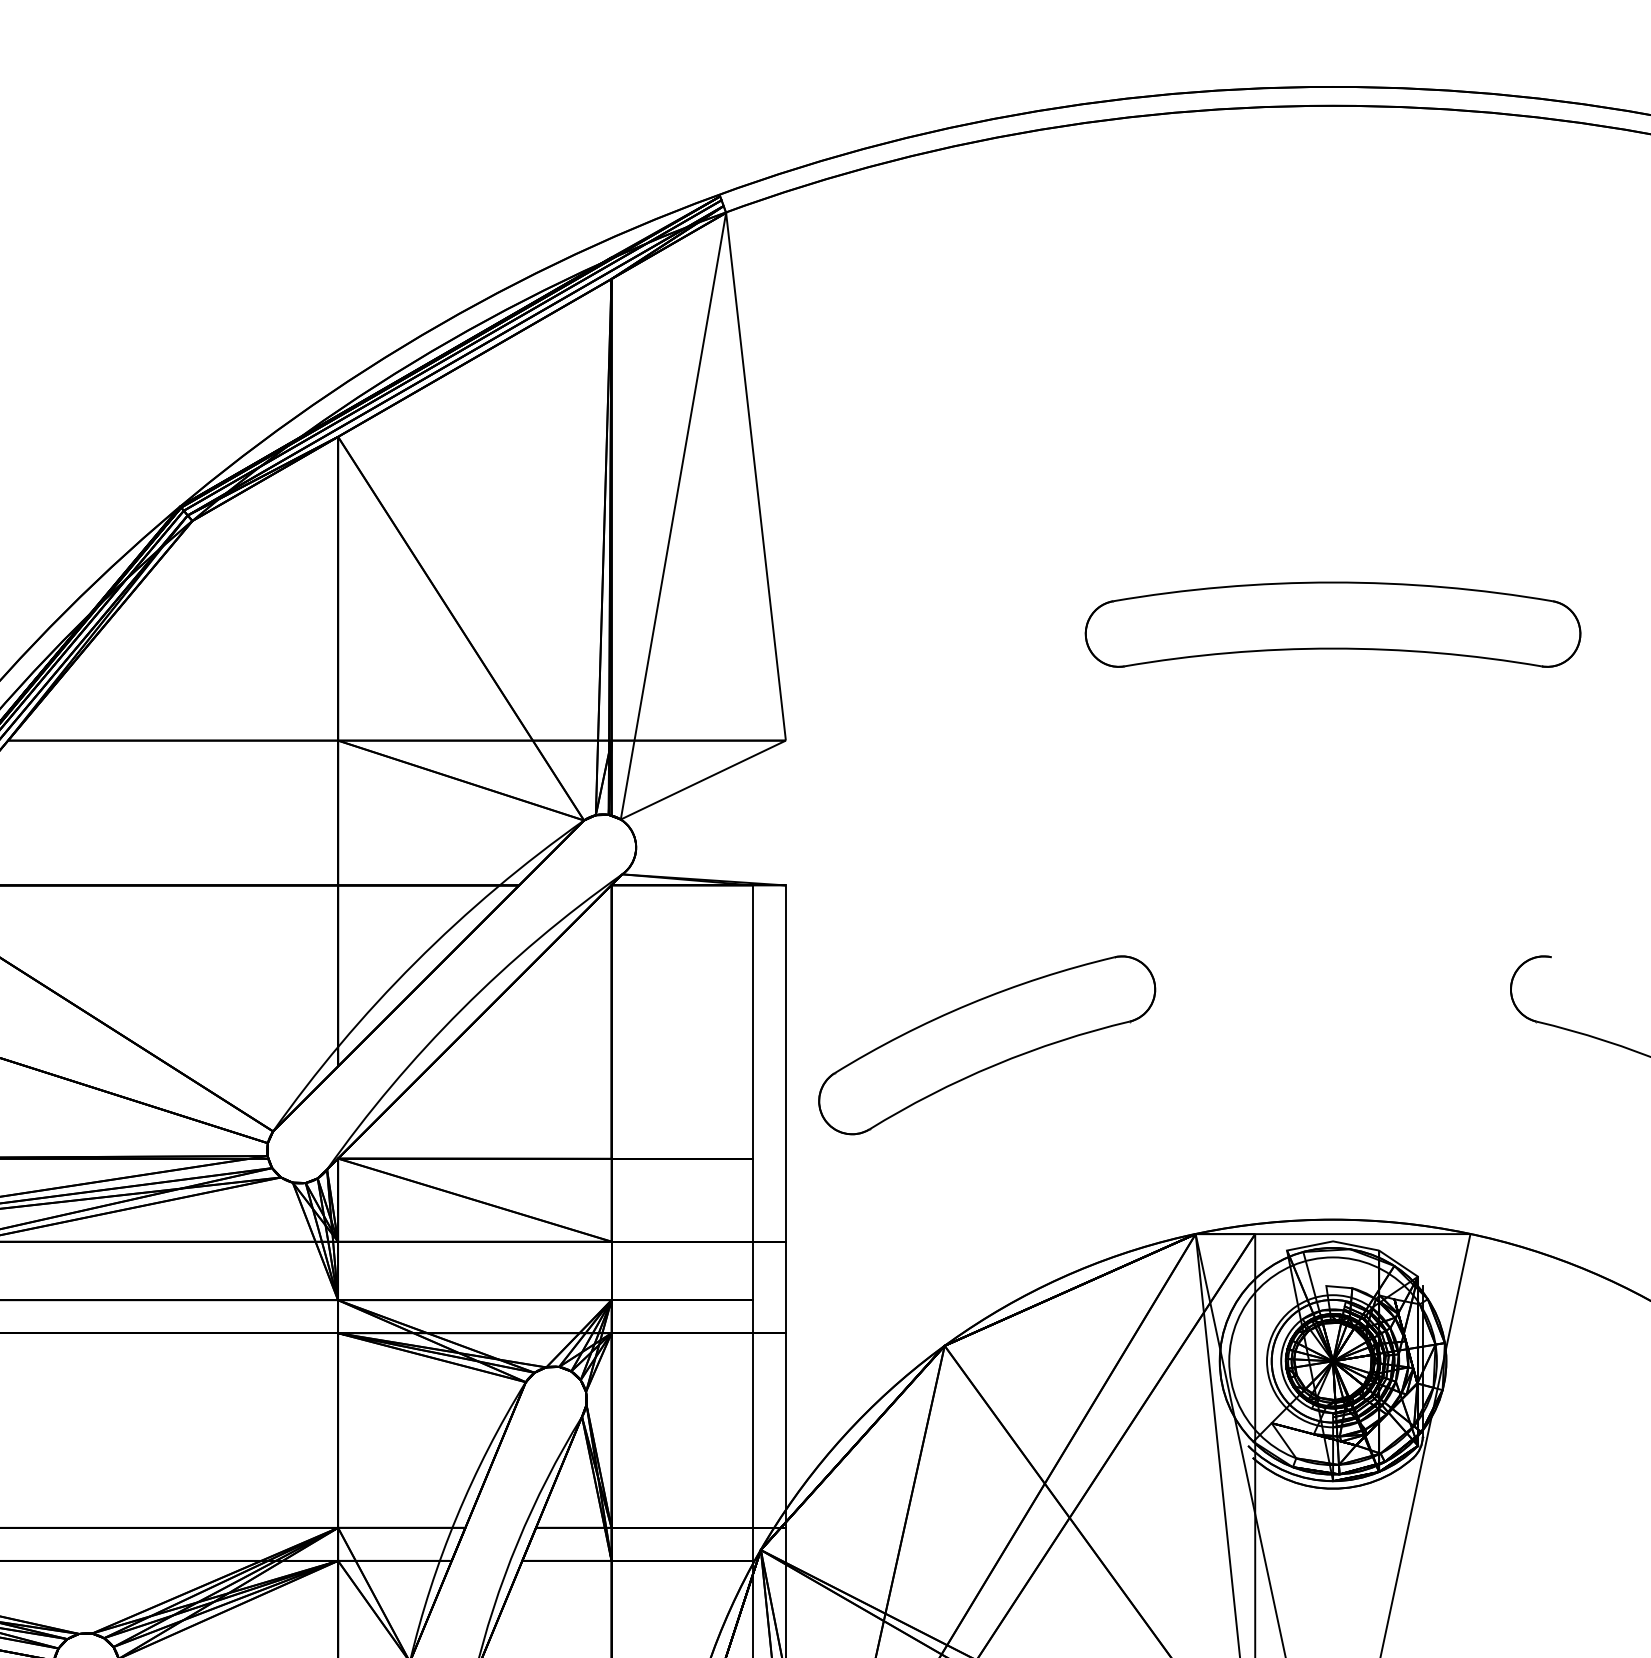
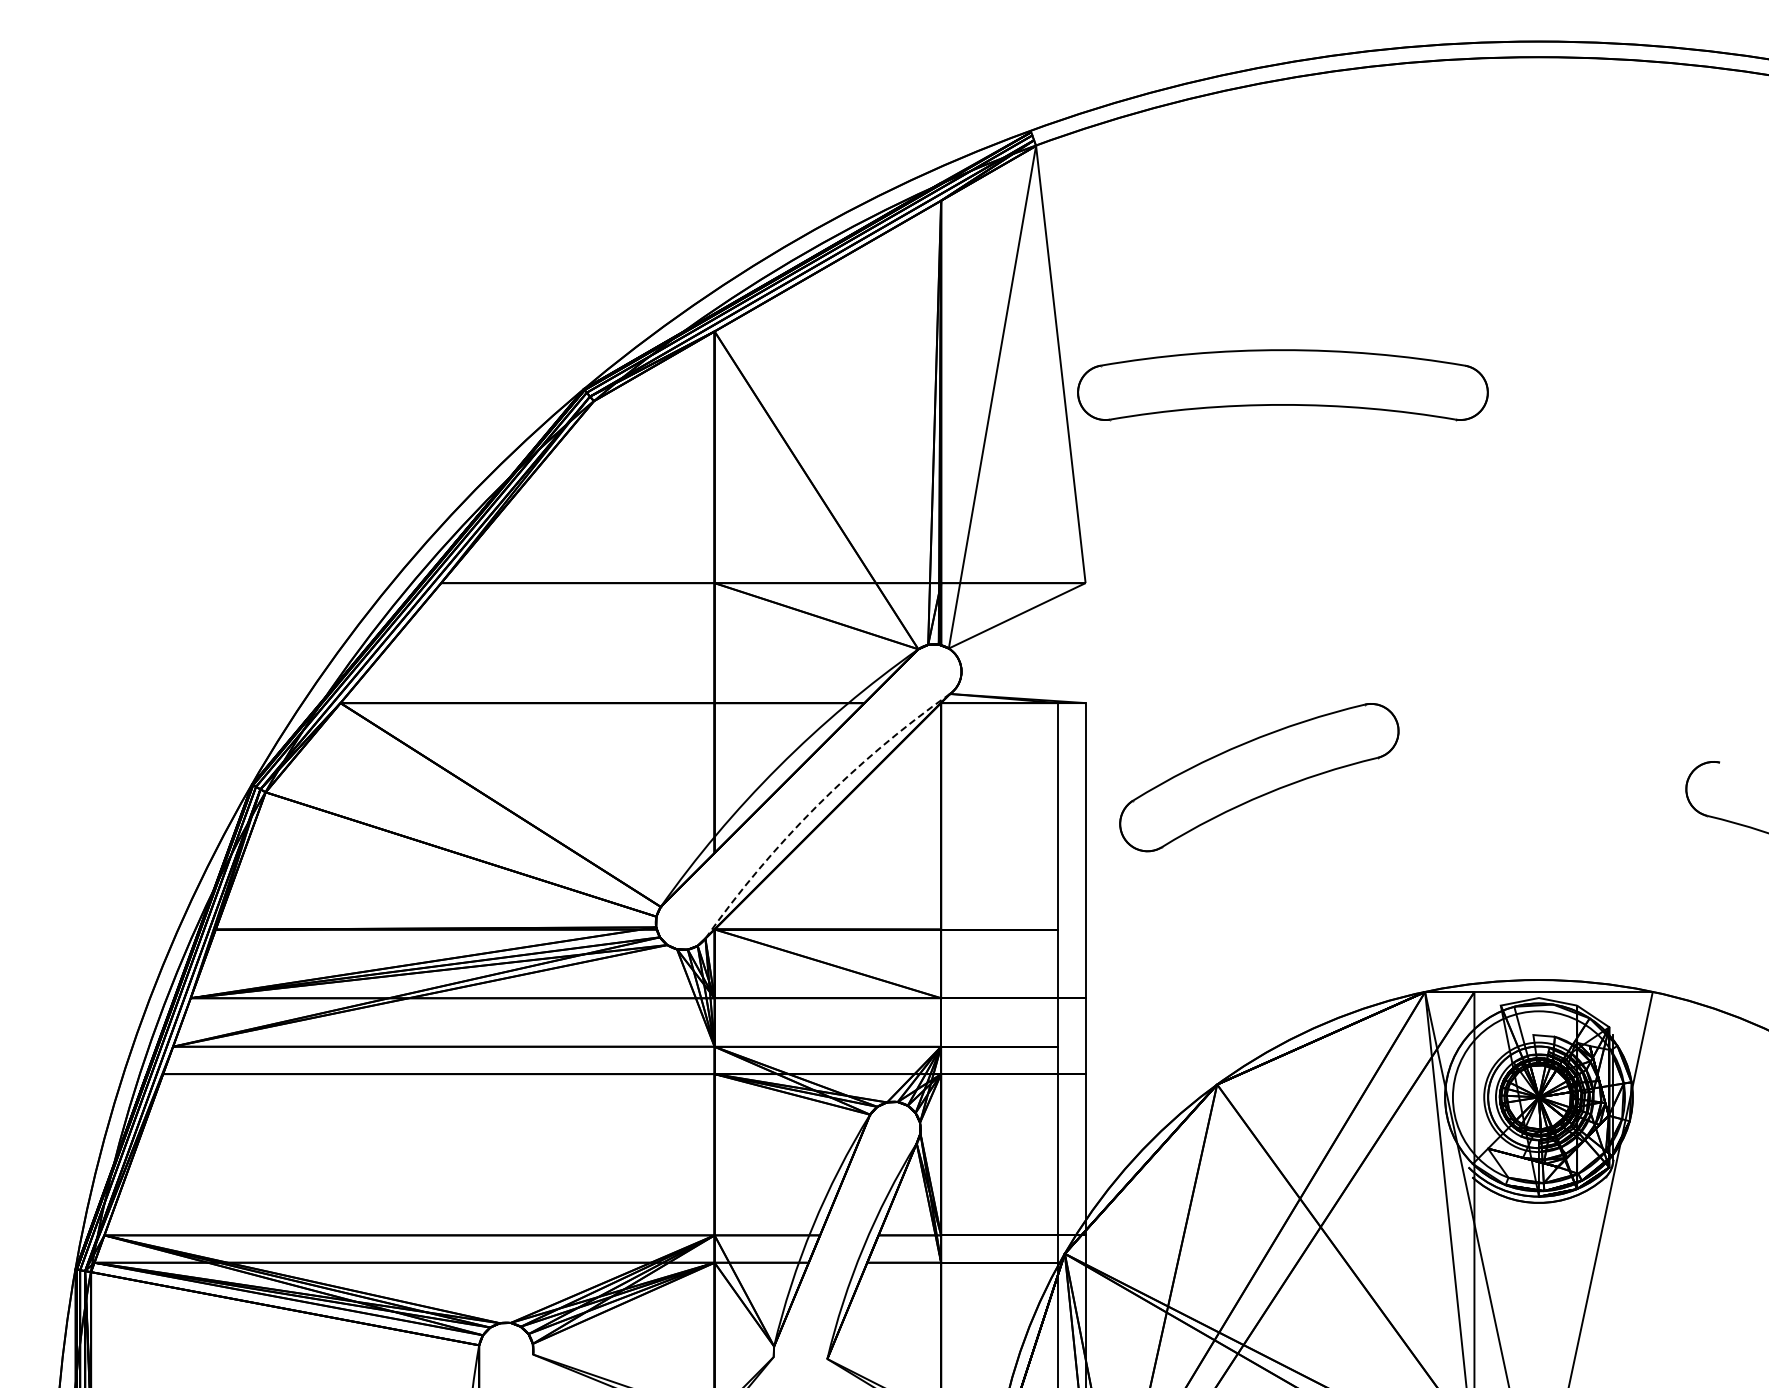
part: (1332, 625) -> (1282, 385), moved
arc: (462, 1009) -> (817, 805), solid -> dashed
part: (987, 1045) -> (1259, 777), moved

